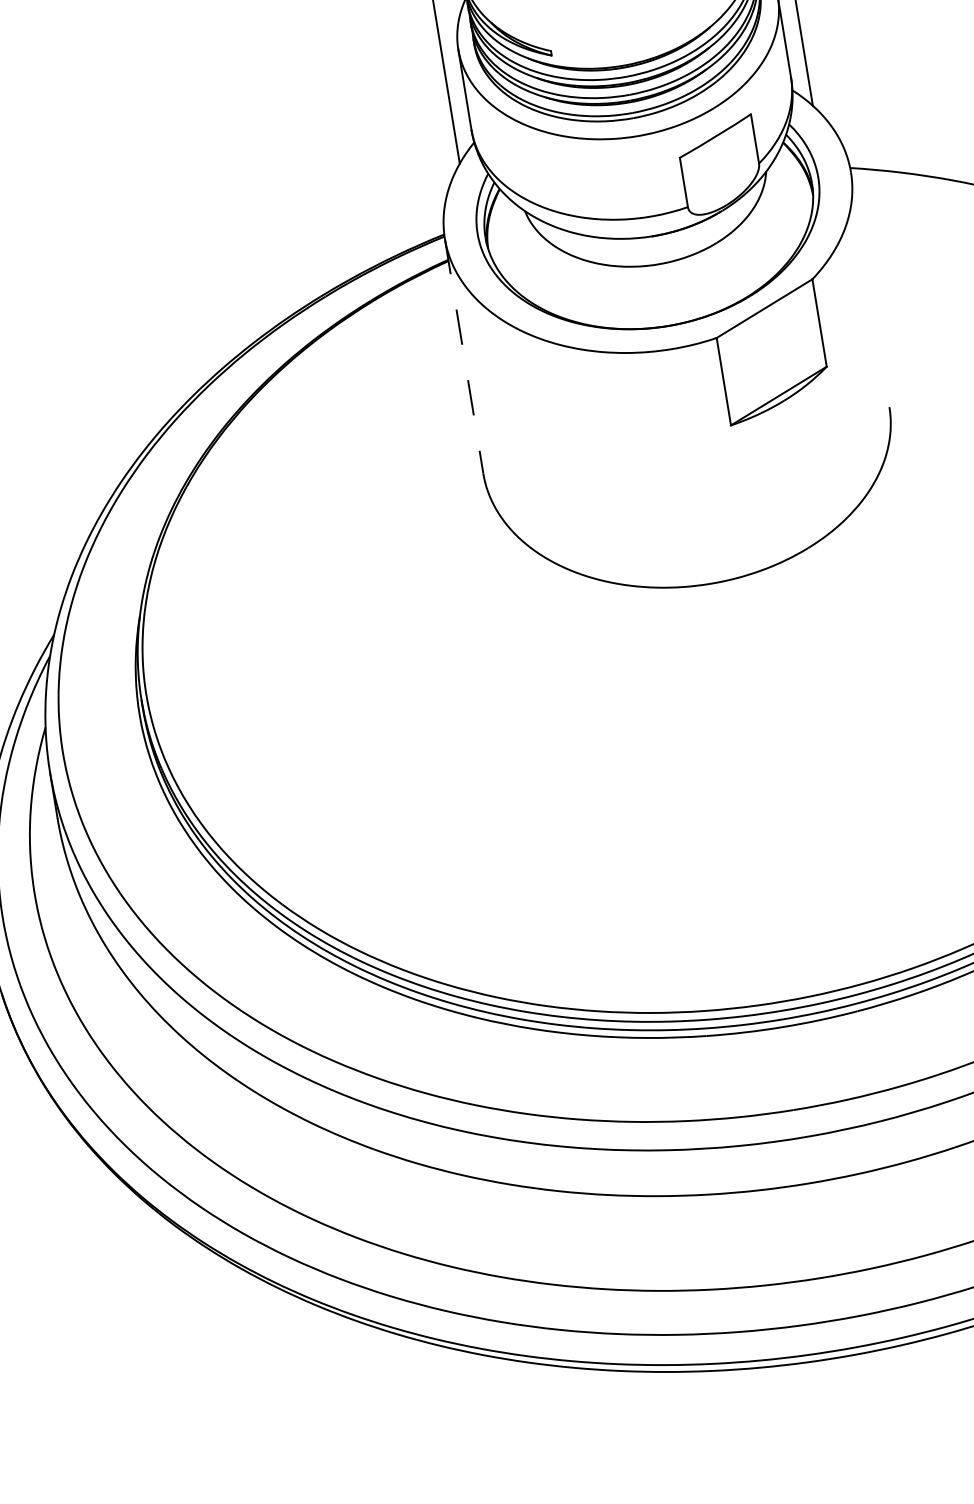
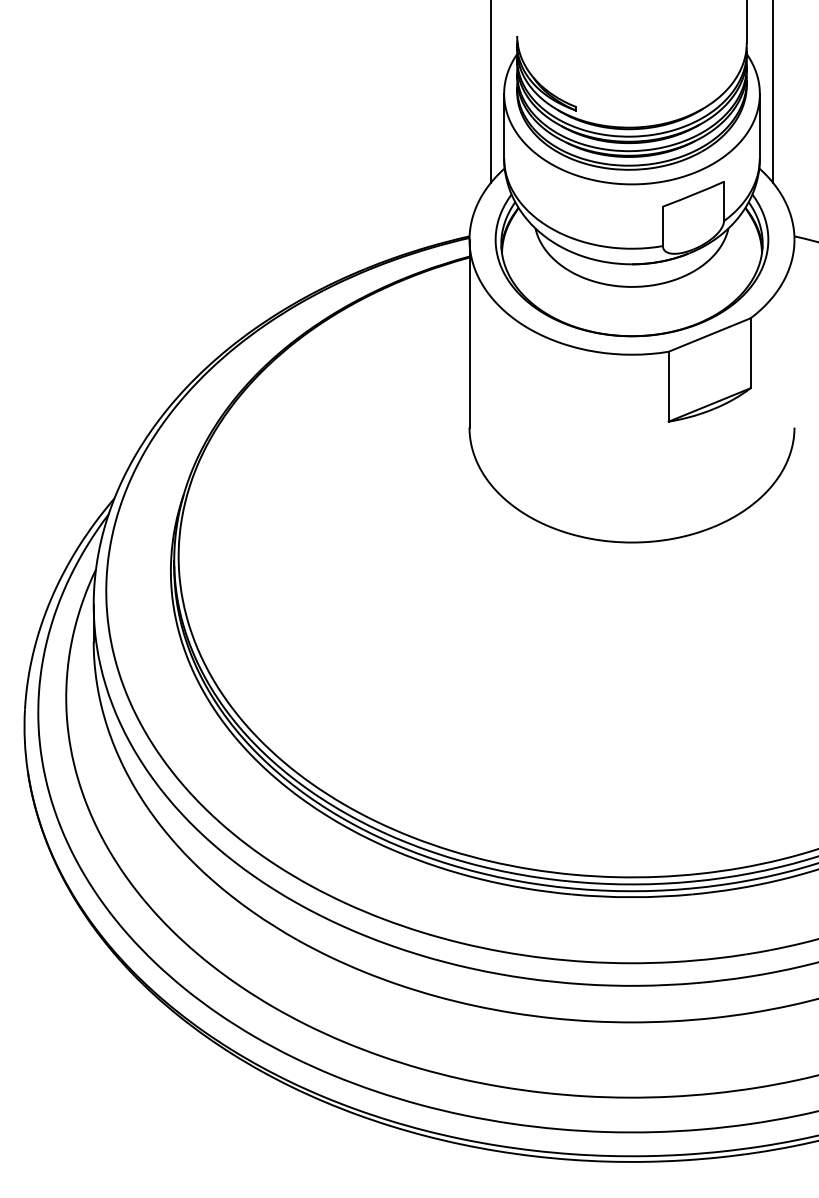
line: (464, 355) -> (469, 333), dashed -> solid

